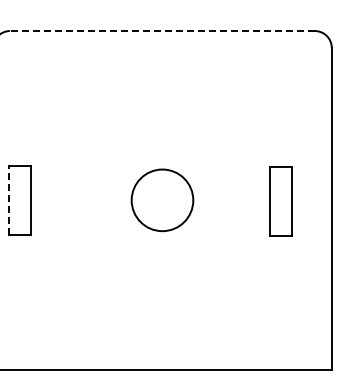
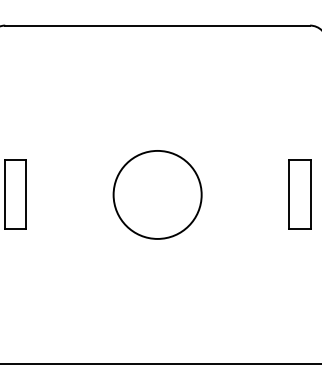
line: (161, 31) -> (156, 26), dashed -> solid
line: (9, 200) -> (4, 195), dashed -> solid
circle: (162, 200) -> (157, 195), size x1.43
part: (280, 201) -> (299, 195), moved

